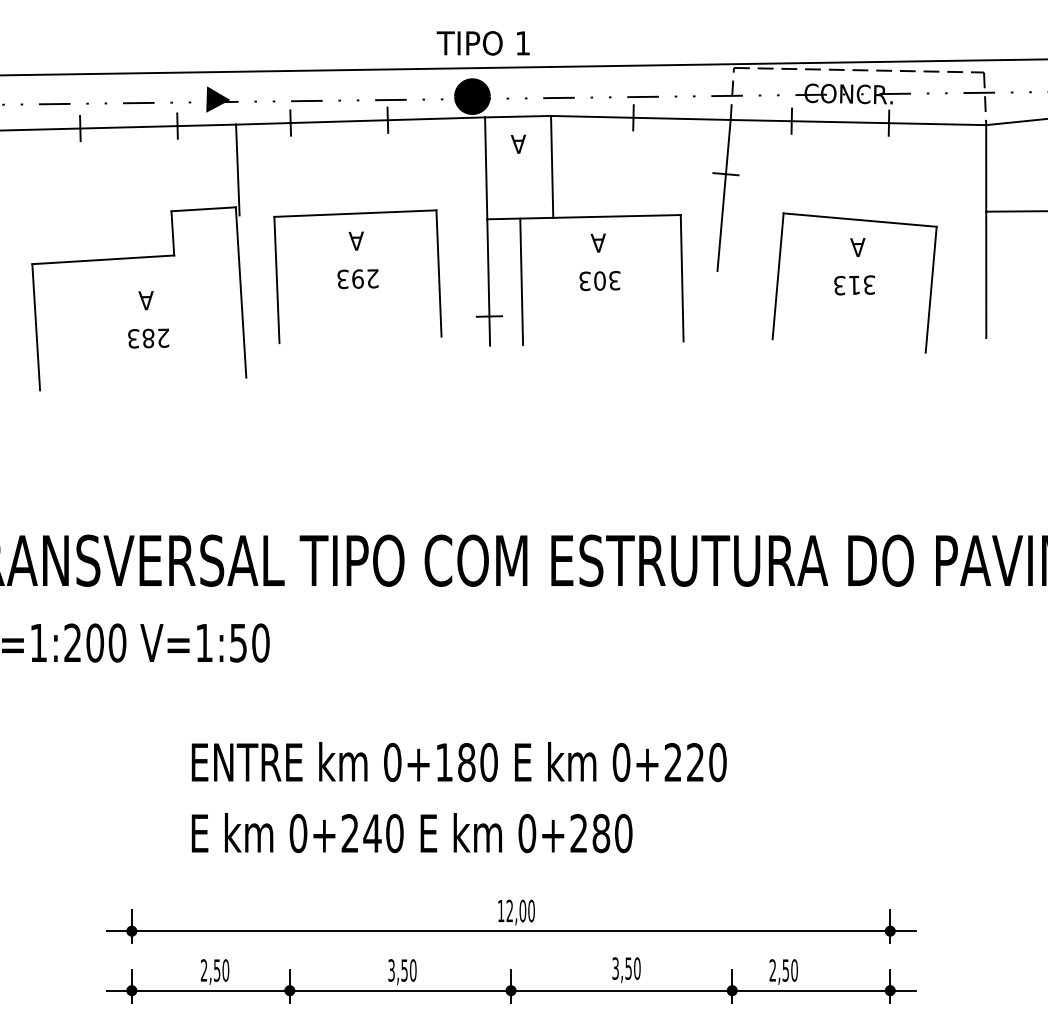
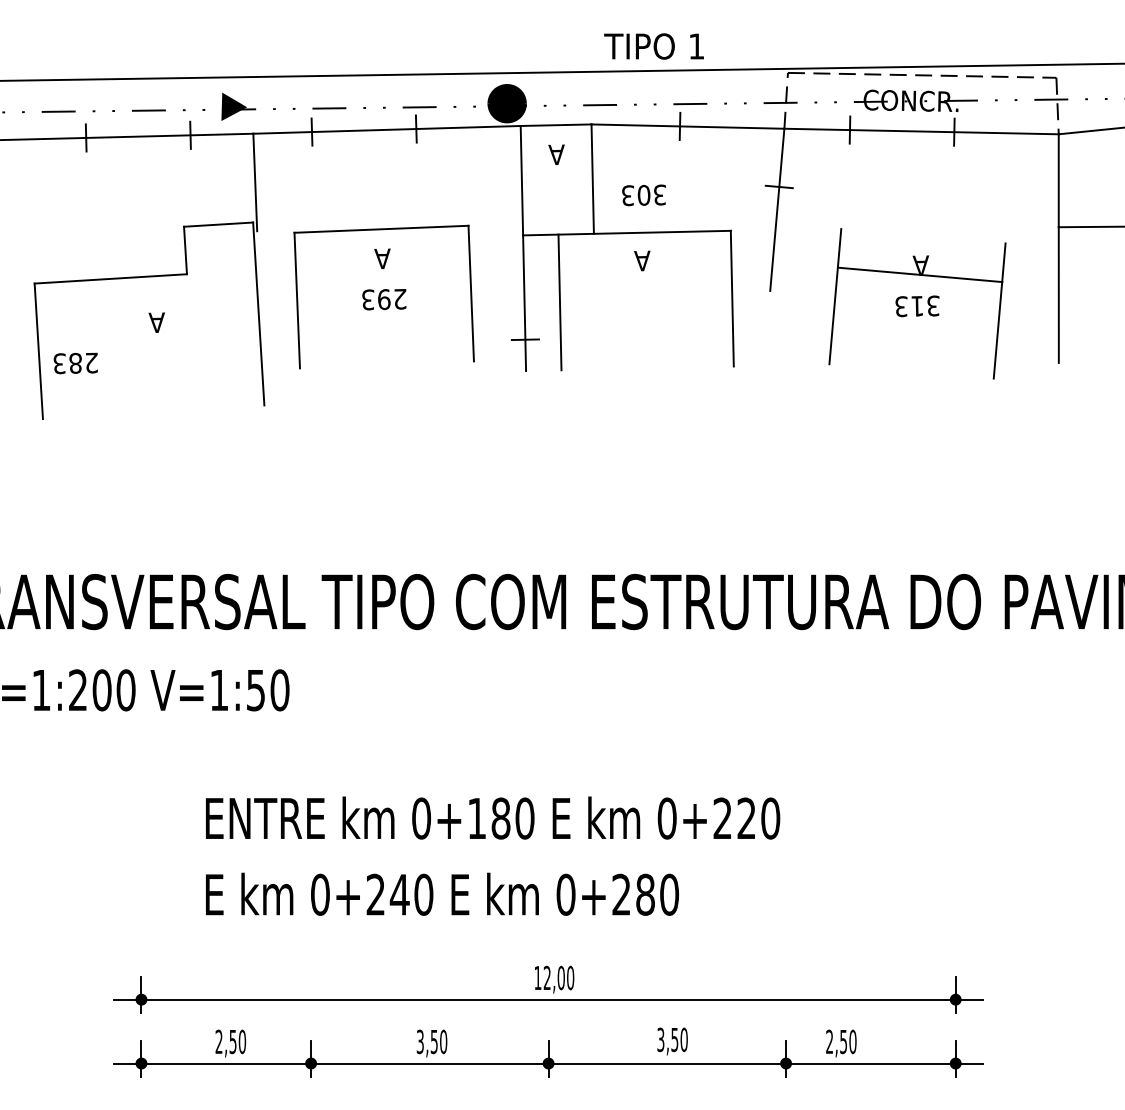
text: (482, 43) -> (653, 46), moved
line: (859, 219) -> (919, 274), moved
text: (599, 281) -> (643, 195), moved
text: (148, 338) -> (75, 363), moved

